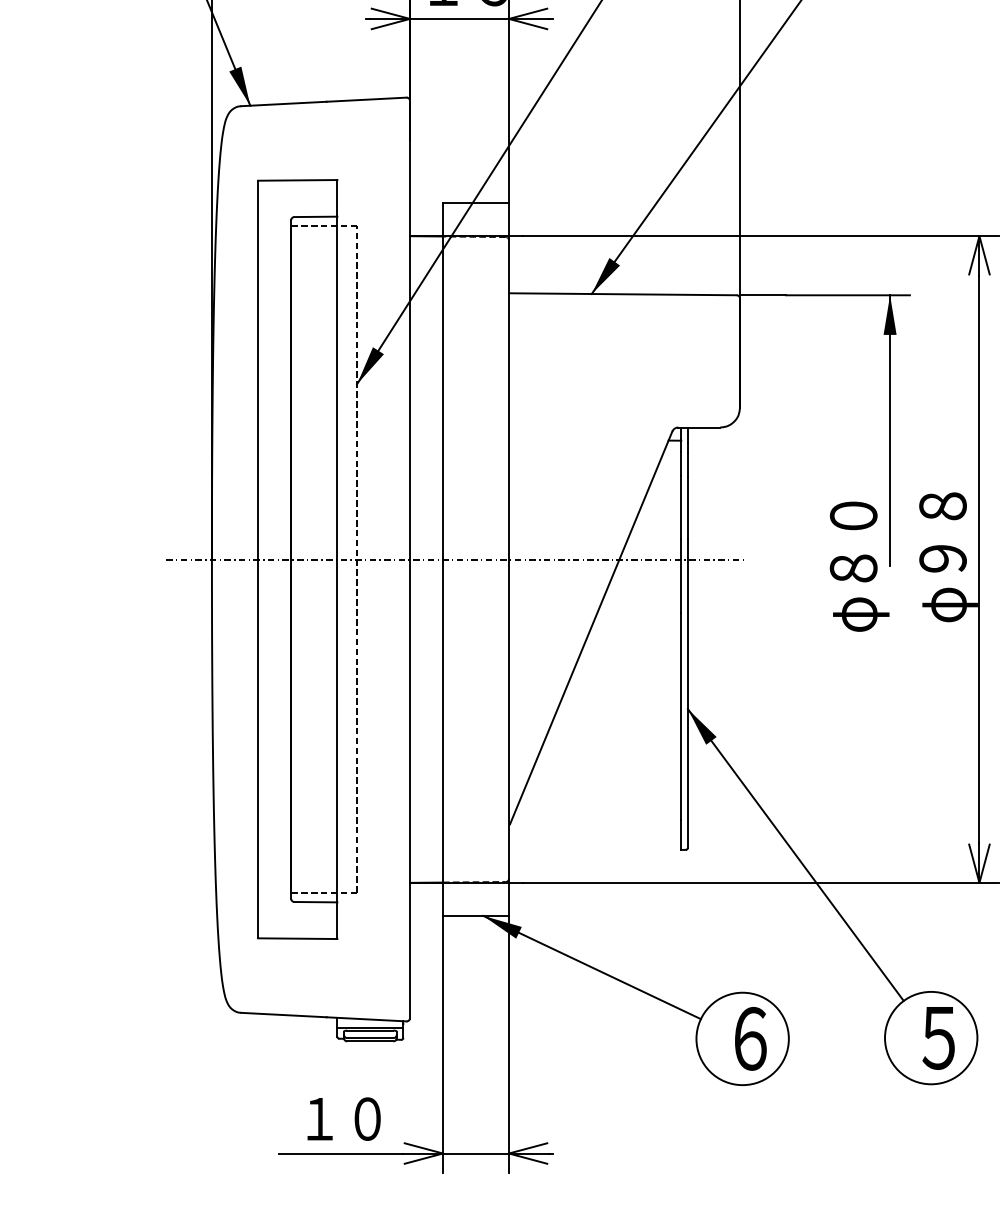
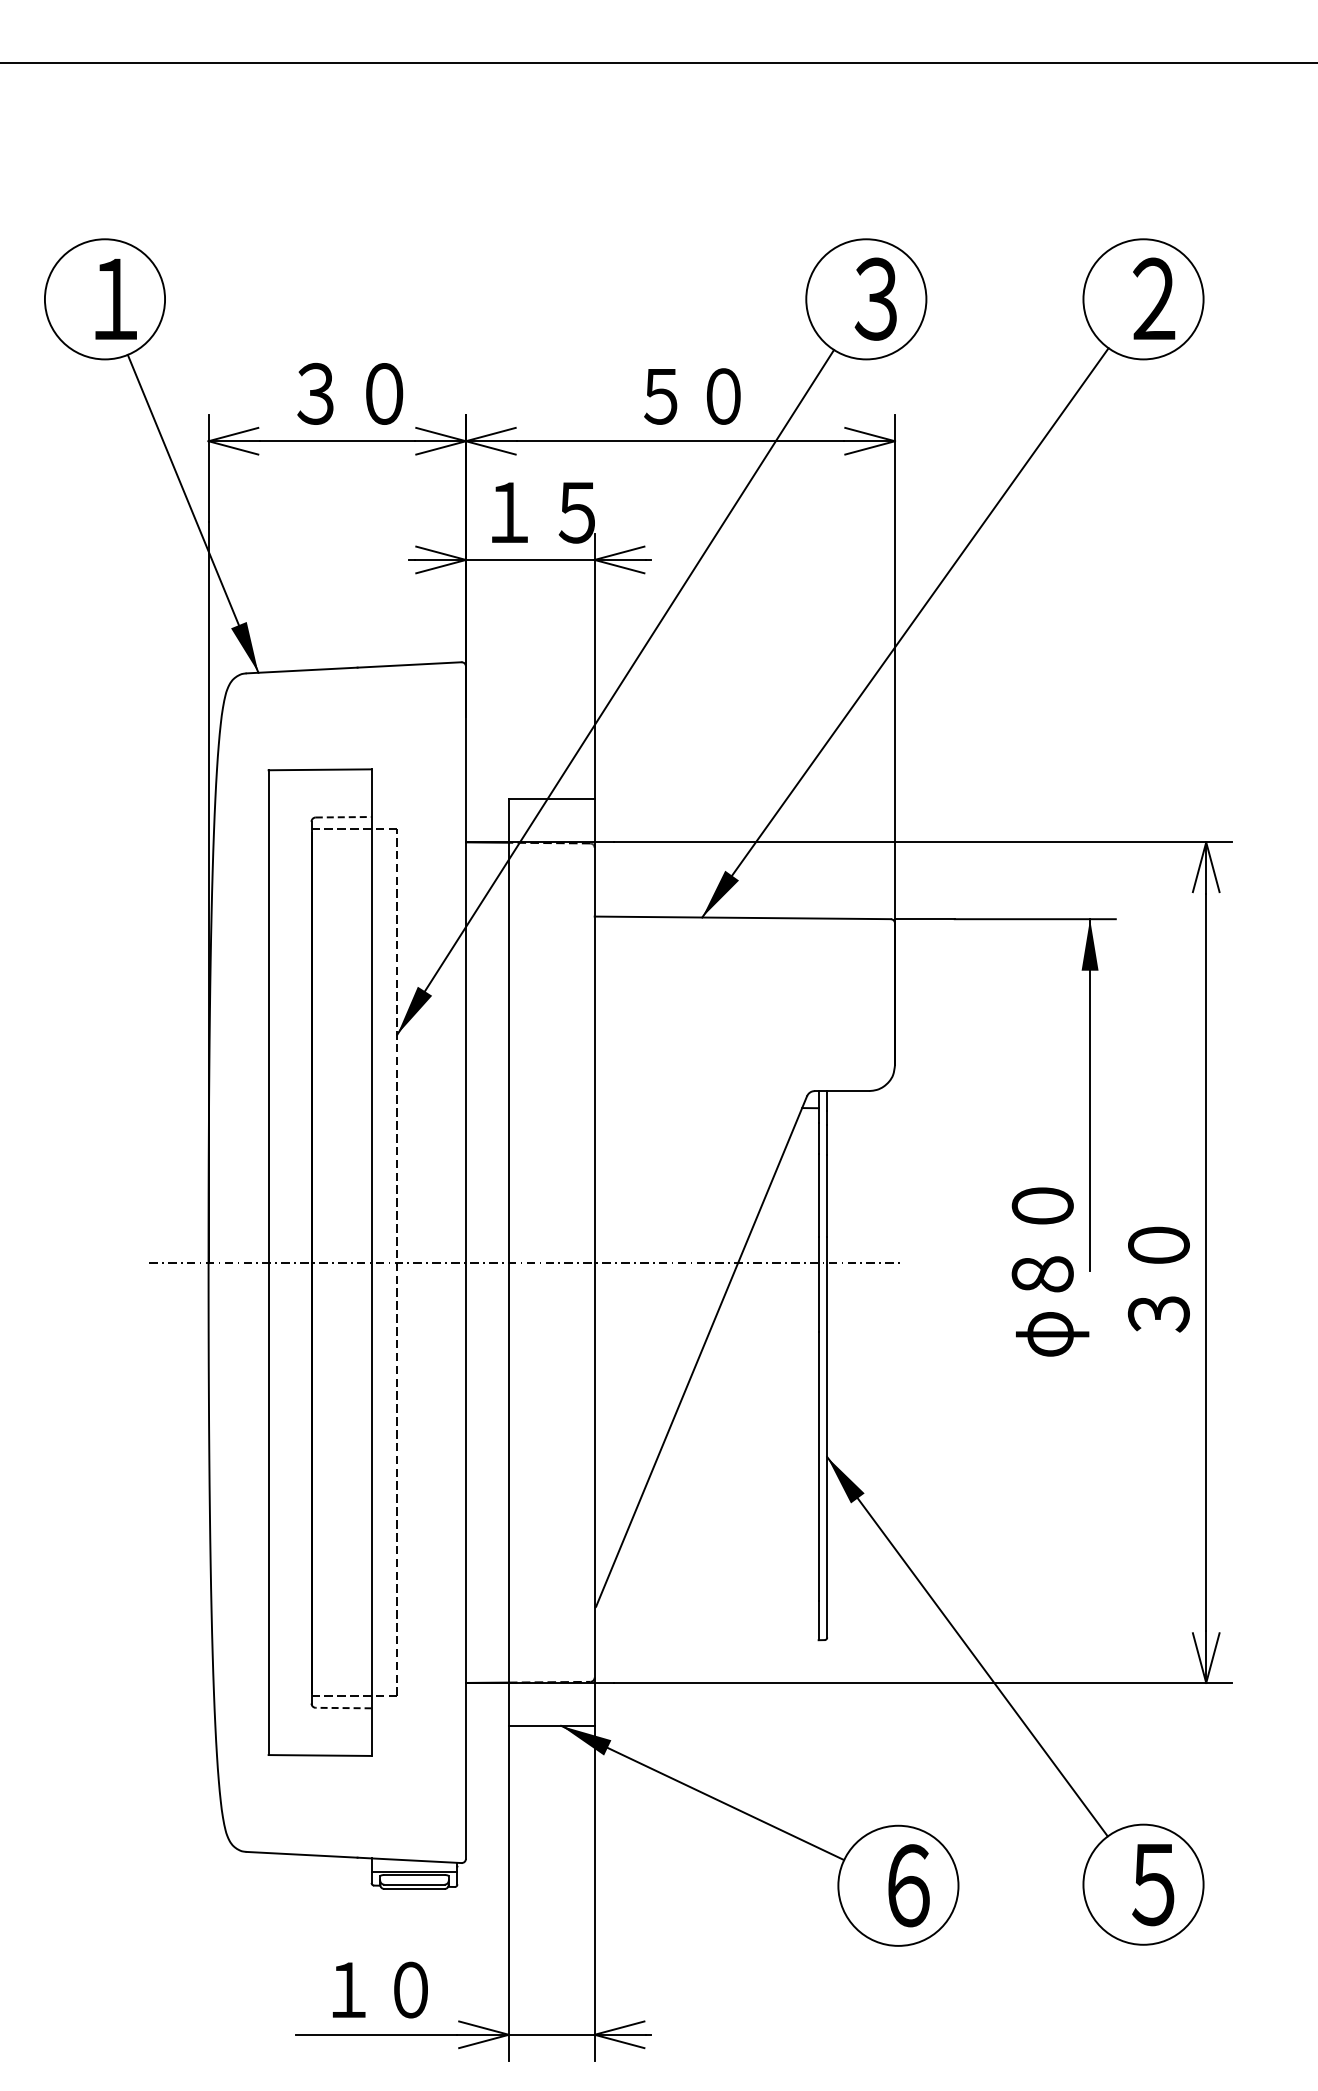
line: (315, 217) -> (343, 817), solid -> dashed
text: (948, 557) -> (1165, 1259), φ９８ -> ３０
line: (315, 902) -> (343, 1708), solid -> dashed

